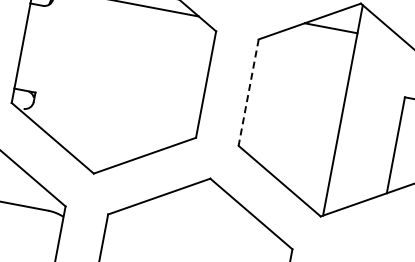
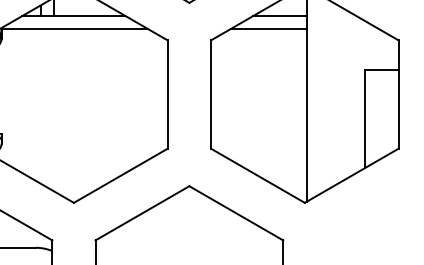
line: (317, 39) -> (268, 29), added
line: (248, 93) -> (211, 95), dashed -> solid

